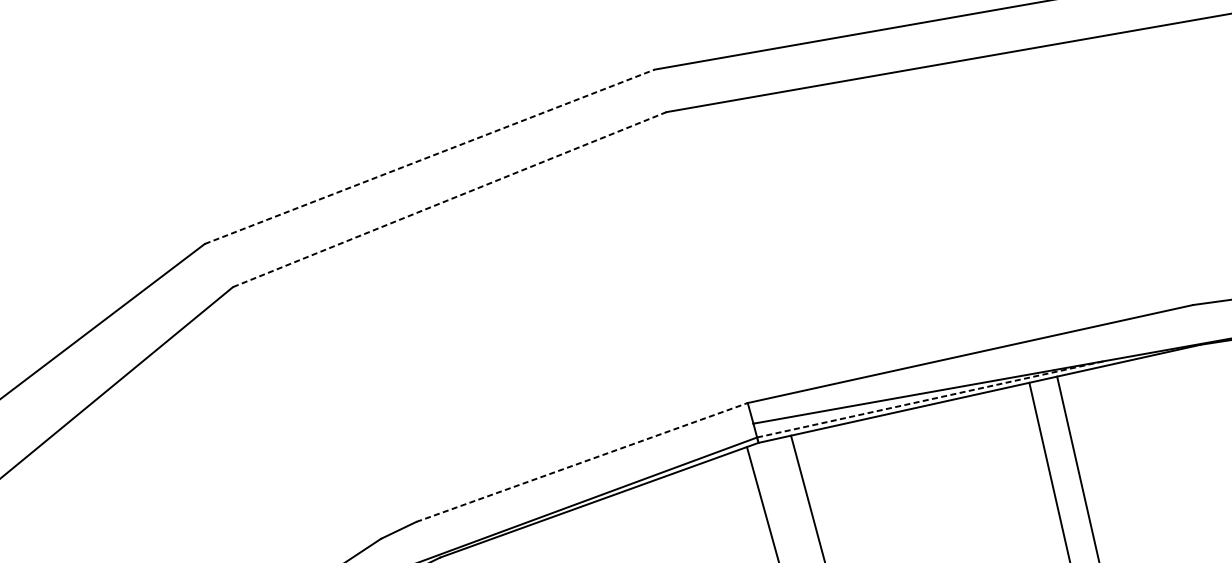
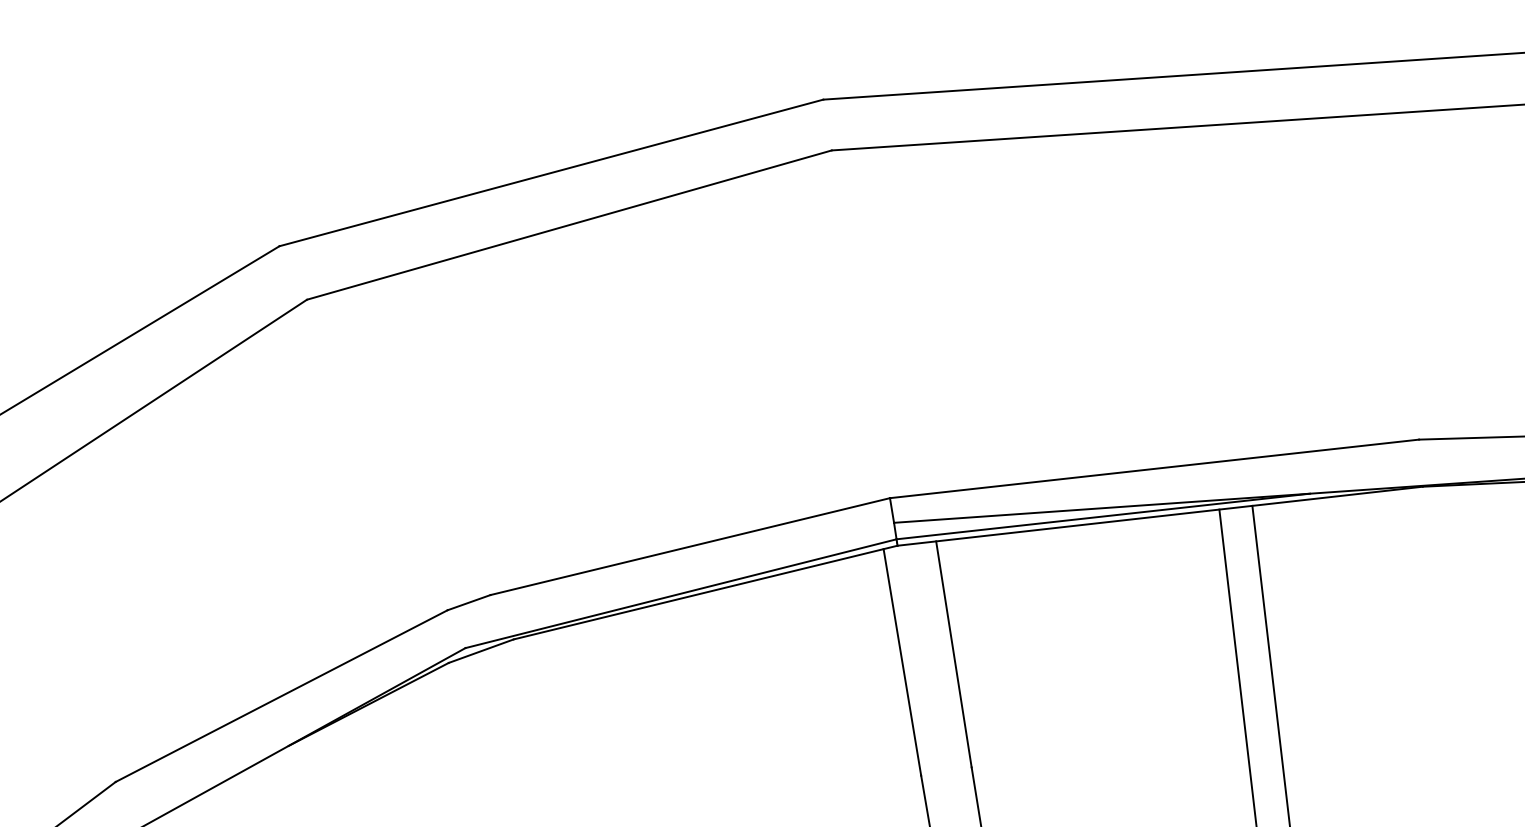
line: (429, 156) -> (551, 172), dashed -> solid
line: (449, 199) -> (569, 225), dashed -> solid
line: (931, 399) -> (1103, 516), dashed -> solid
line: (582, 462) -> (690, 546), dashed -> solid

